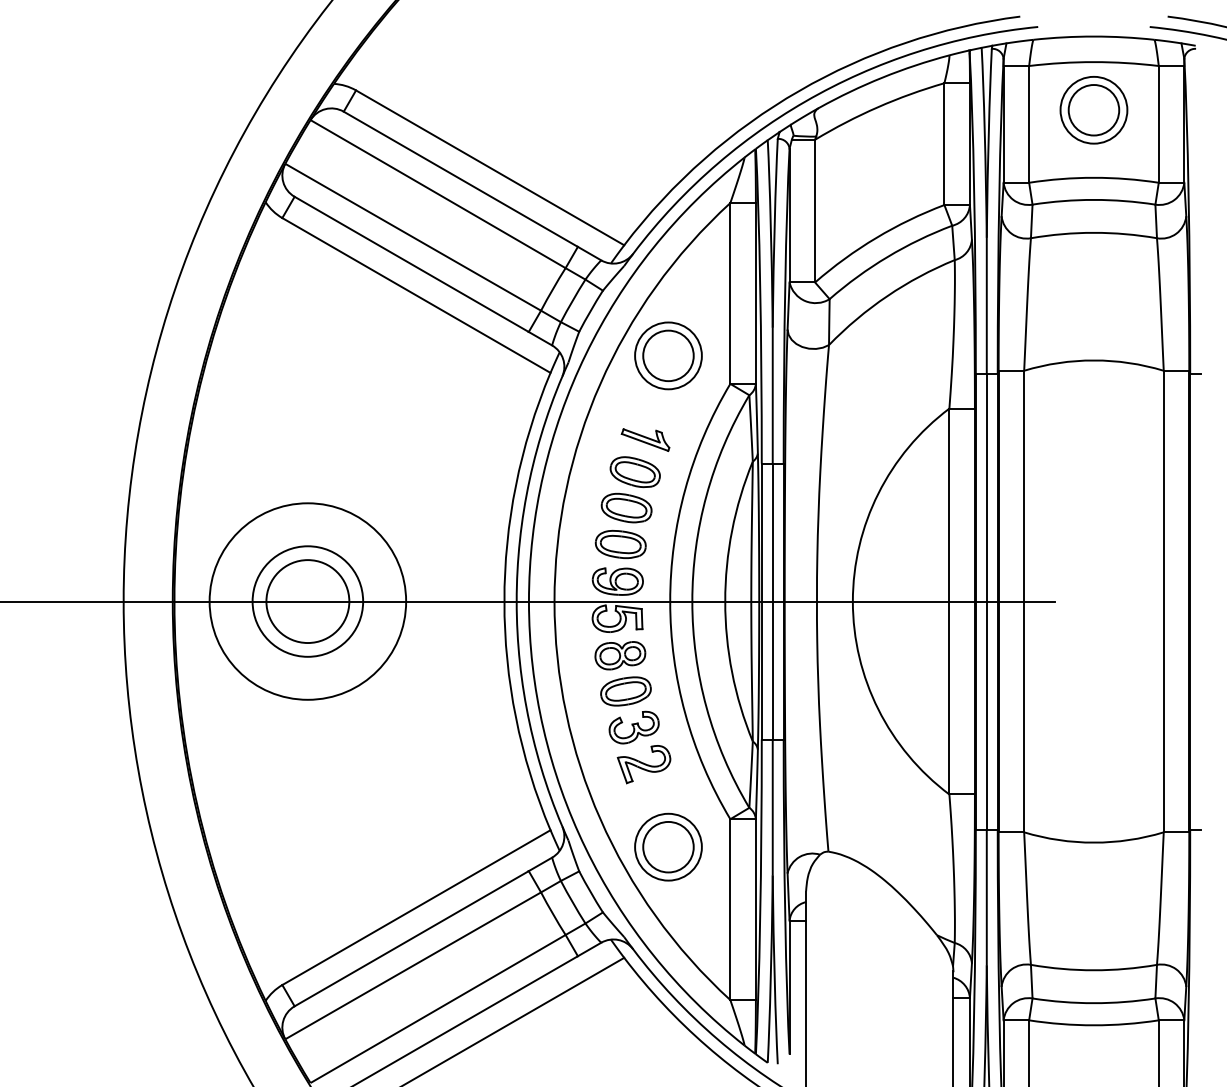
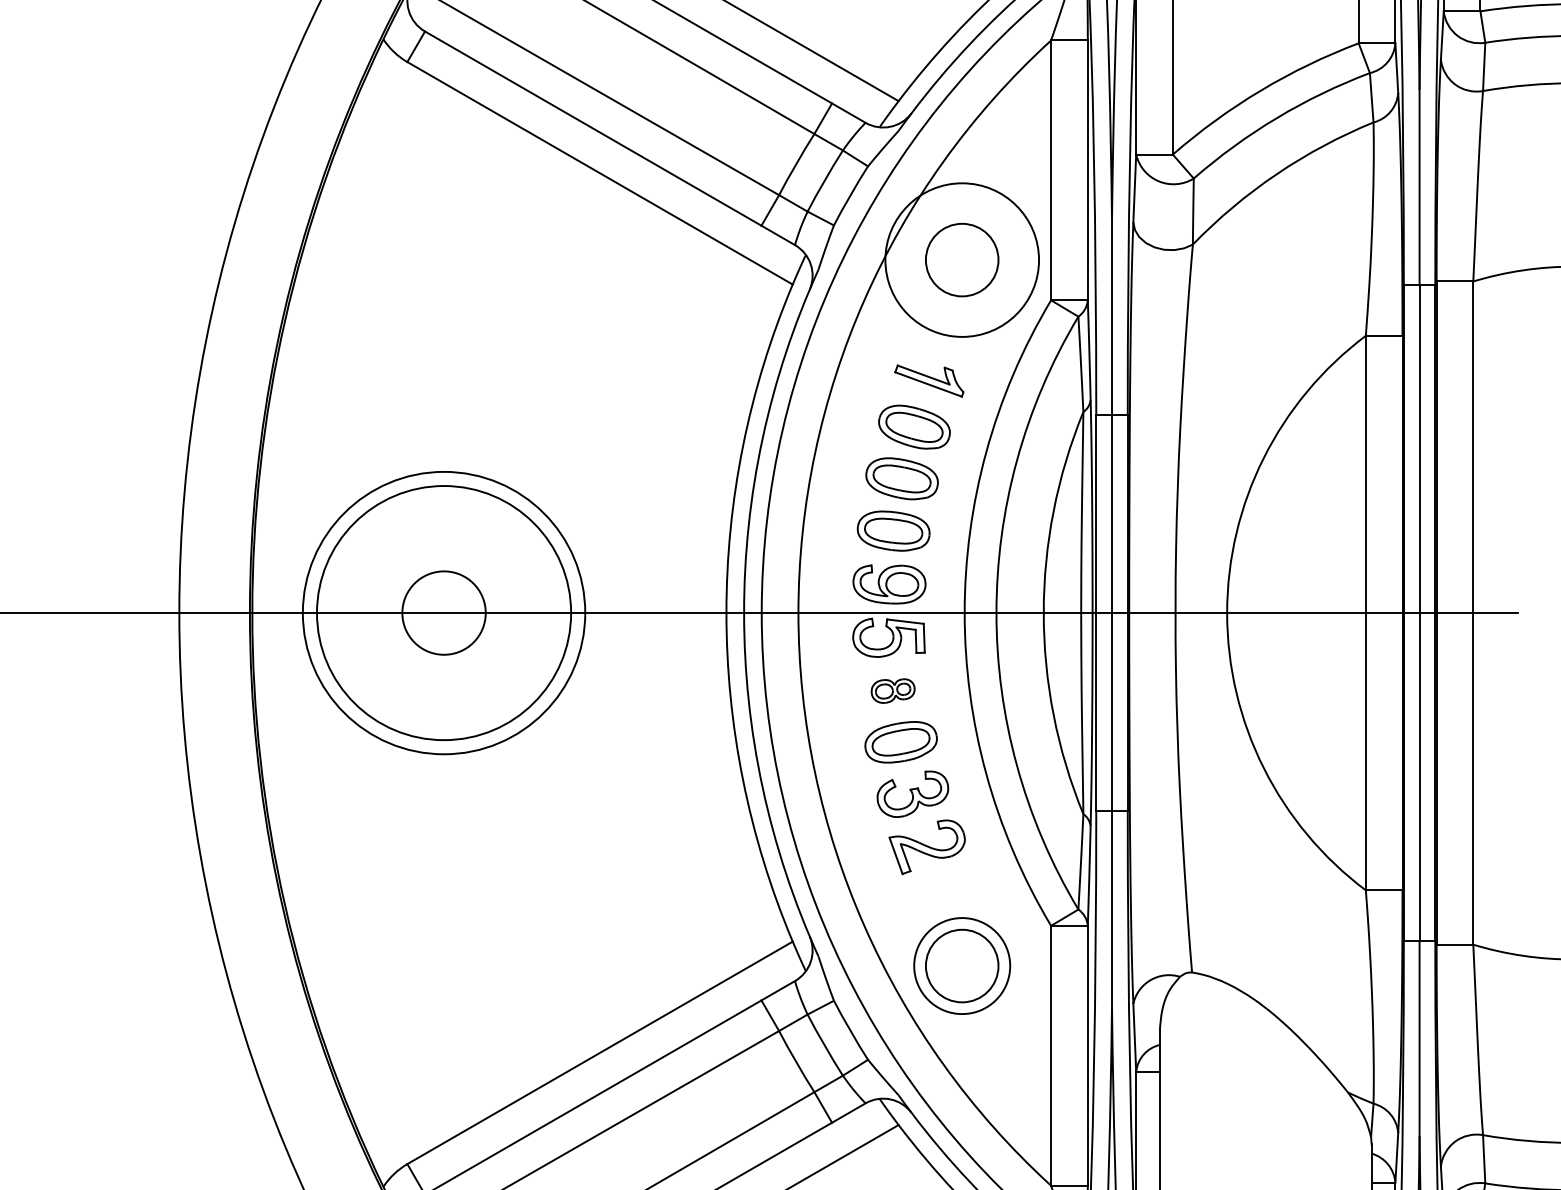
circle: (668, 355) -> (962, 259), size x1.6
circle: (307, 601) -> (443, 613), size x0.7
circle: (307, 601) -> (443, 613), size x1.6
part: (620, 655) -> (893, 690), size x0.6

